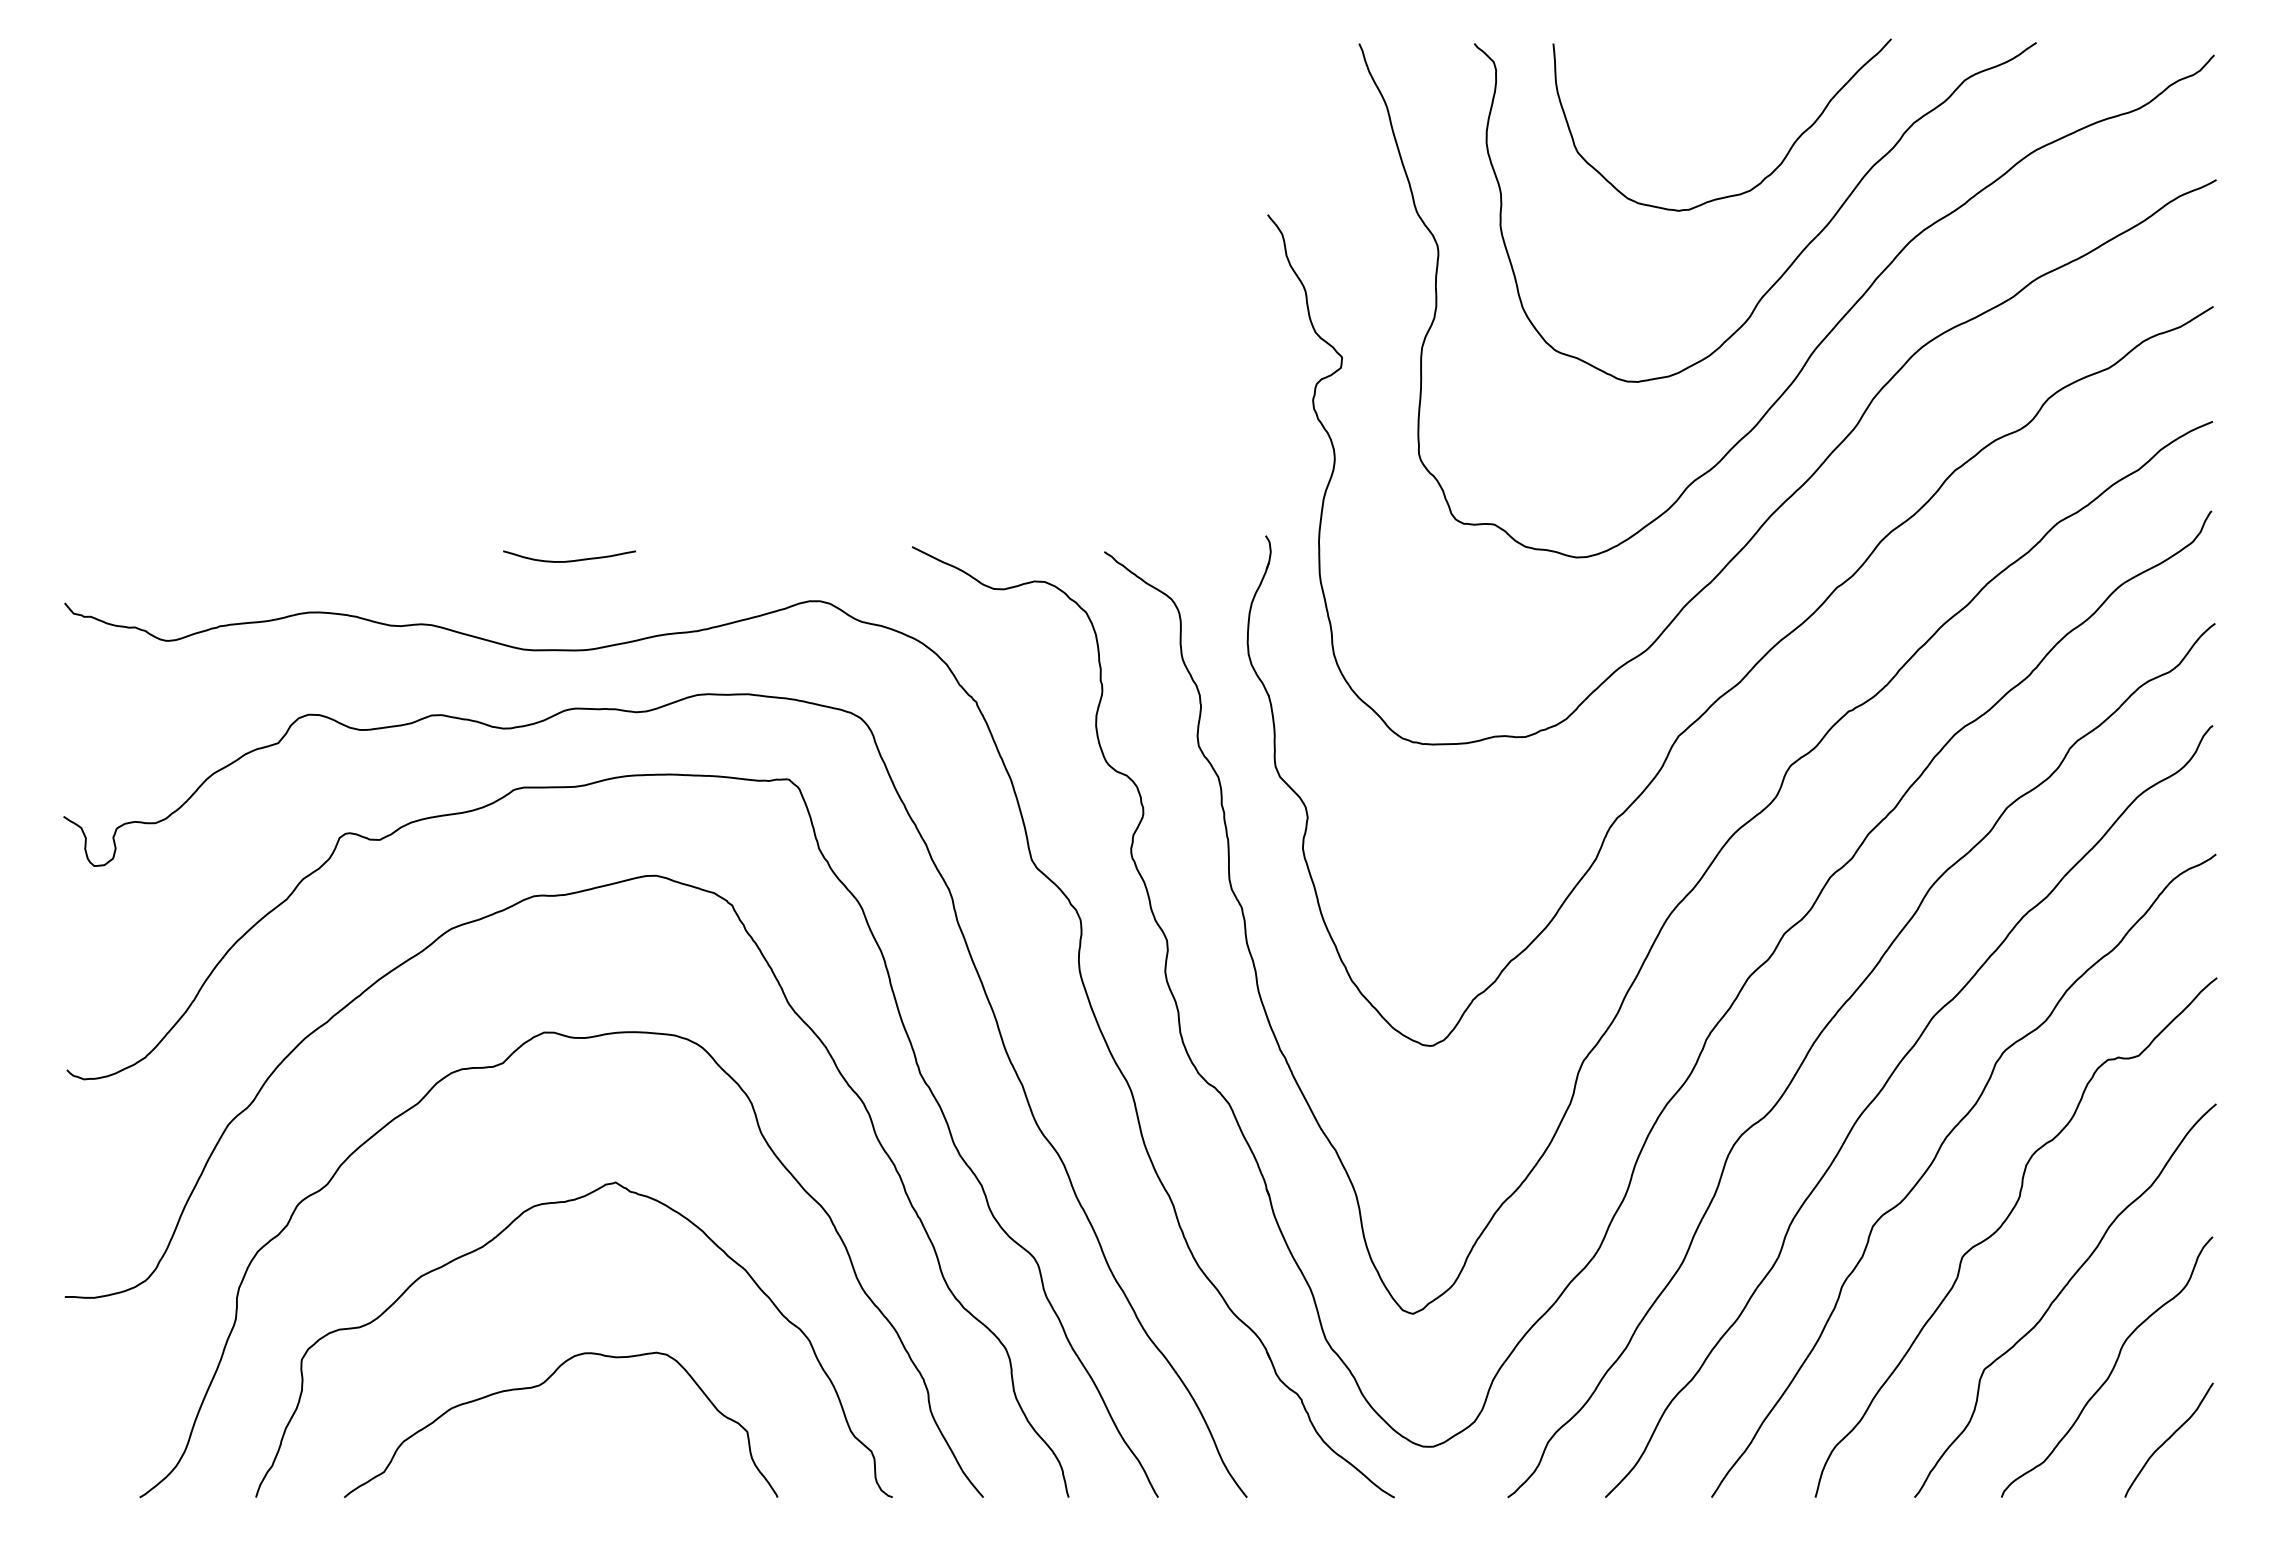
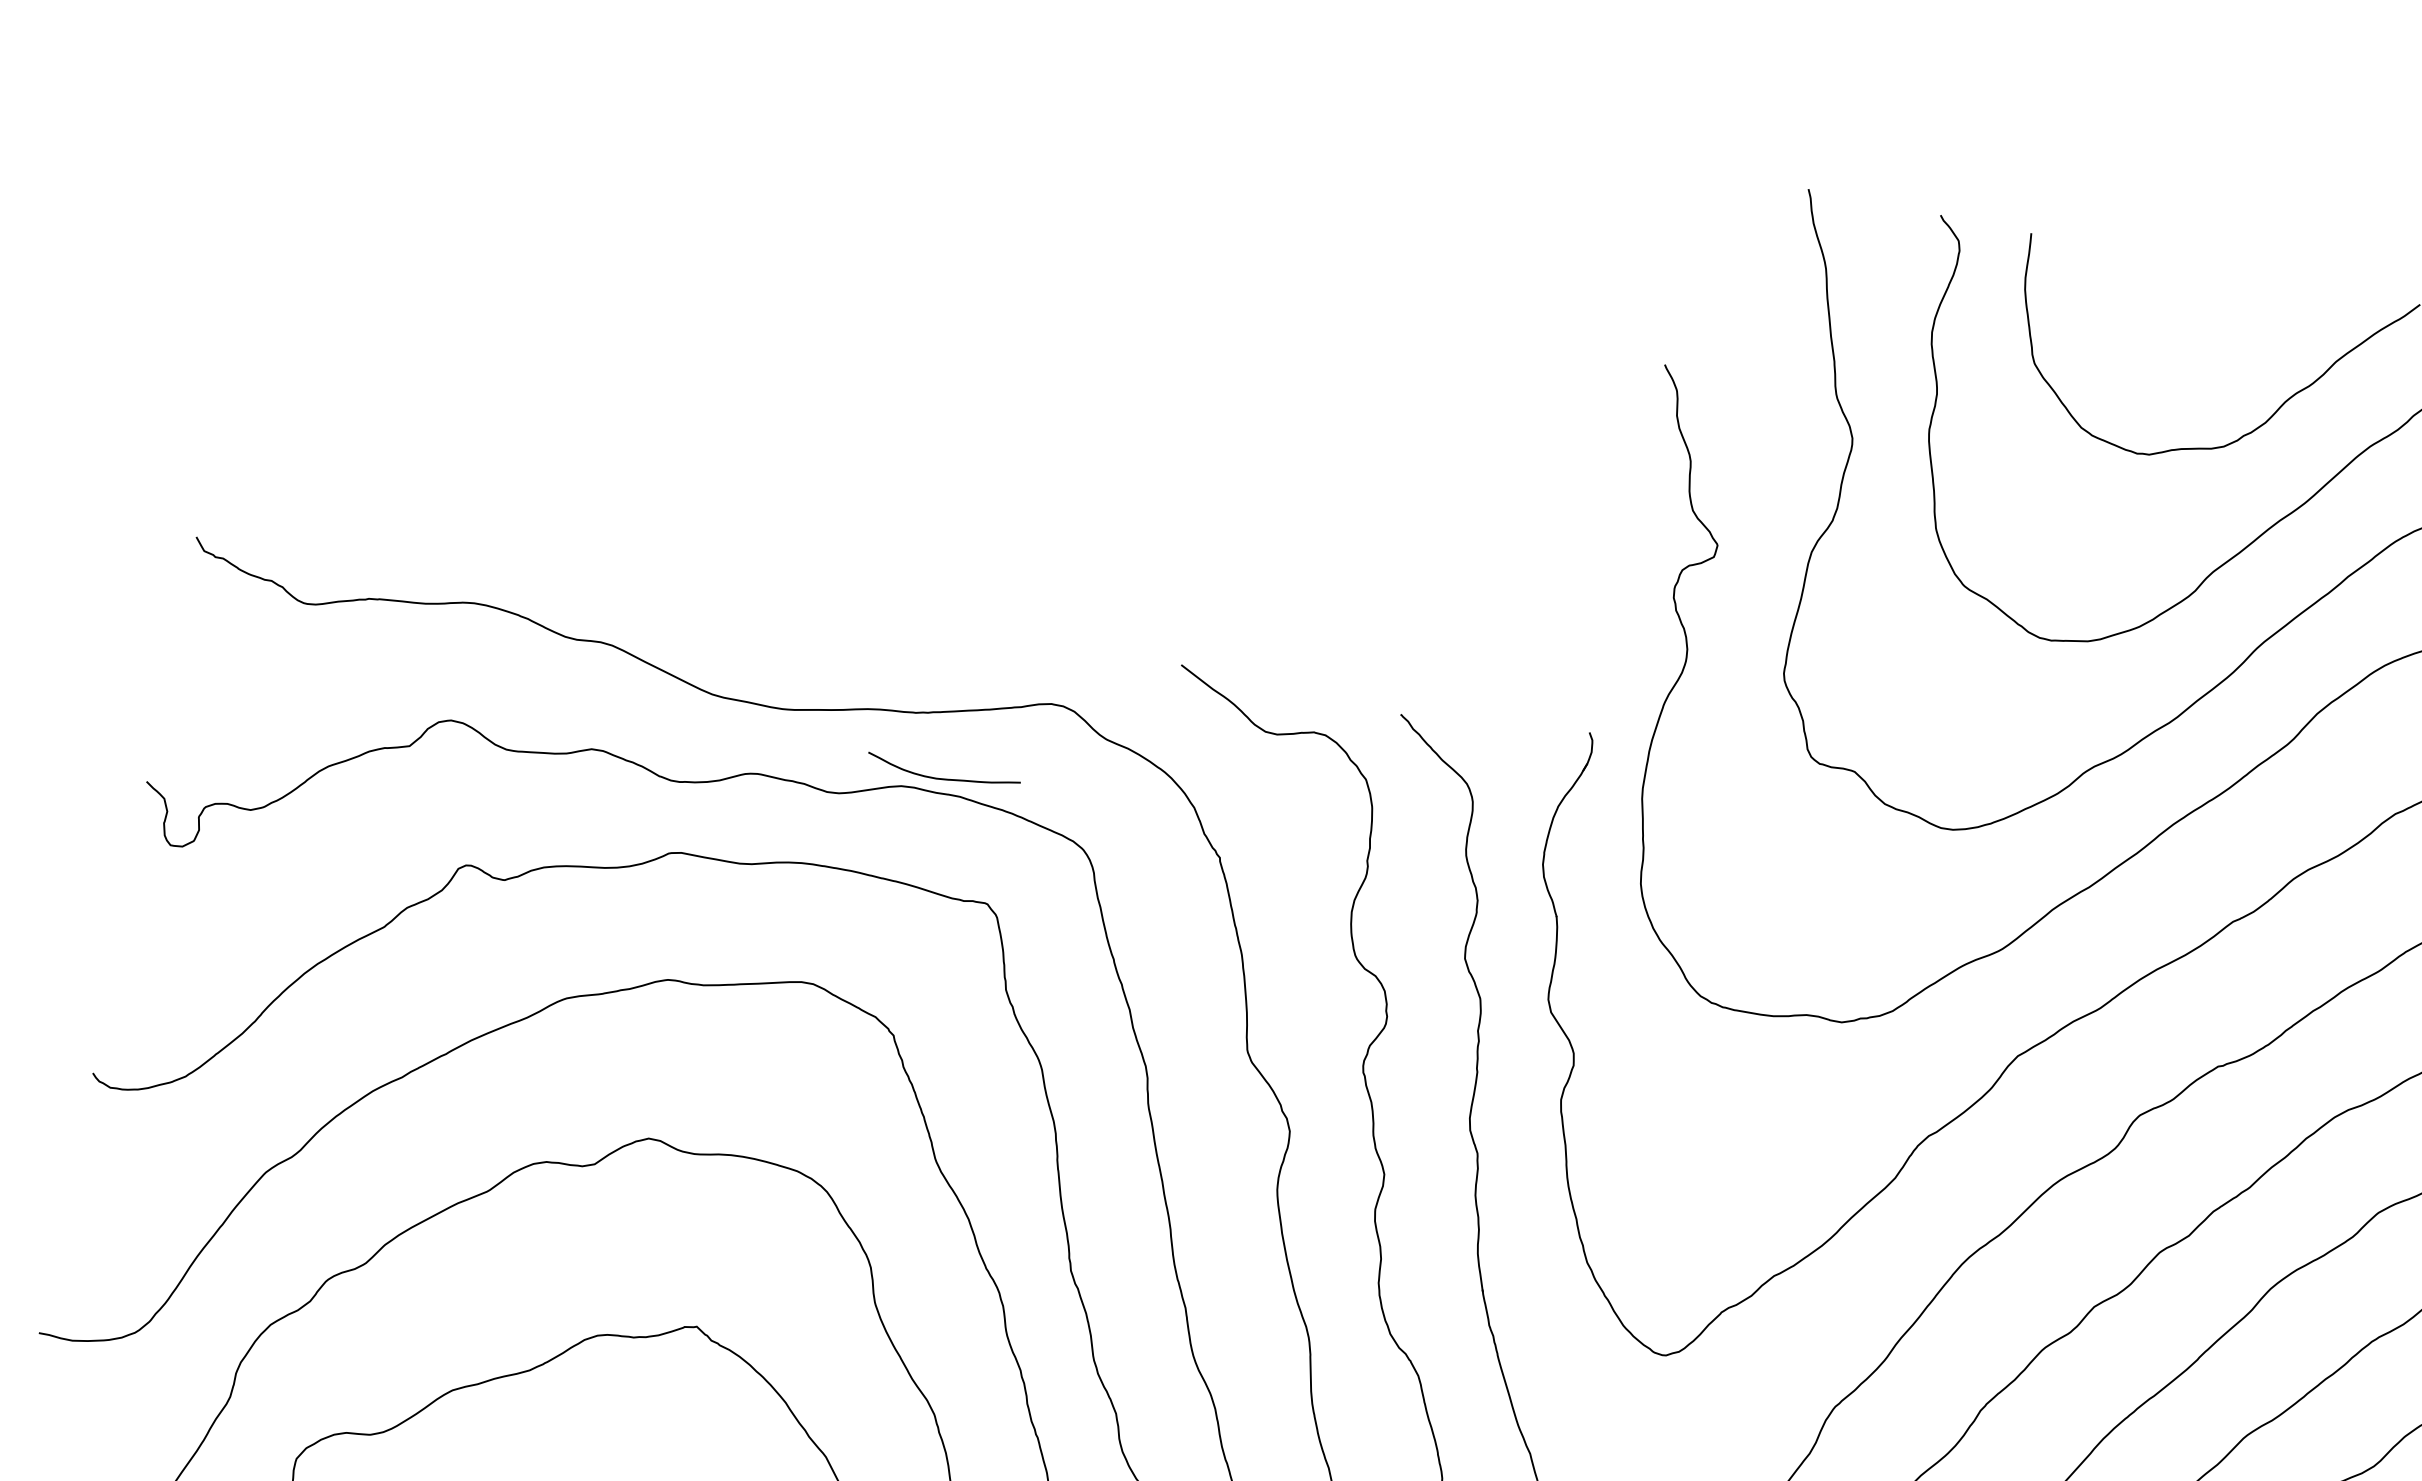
curve: (569, 560) -> (942, 778), moved

